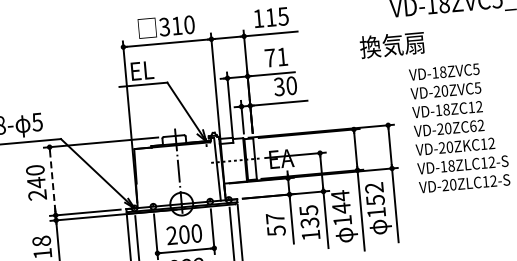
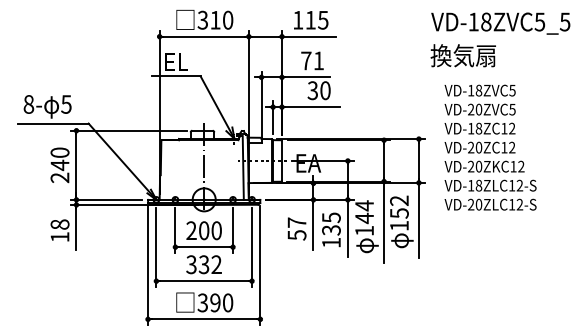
text: (391, 44) -> (462, 55), moved
text: (473, 126) -> (504, 147), VD-20ZC62 -> VD-20ZC12
line: (52, 181) -> (76, 165), dashed -> solid

